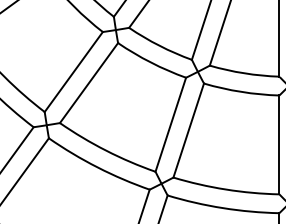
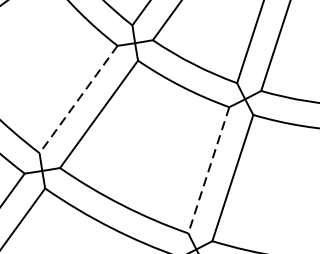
line: (73, 72) -> (78, 100), solid -> dashed
line: (170, 125) -> (208, 171), solid -> dashed

